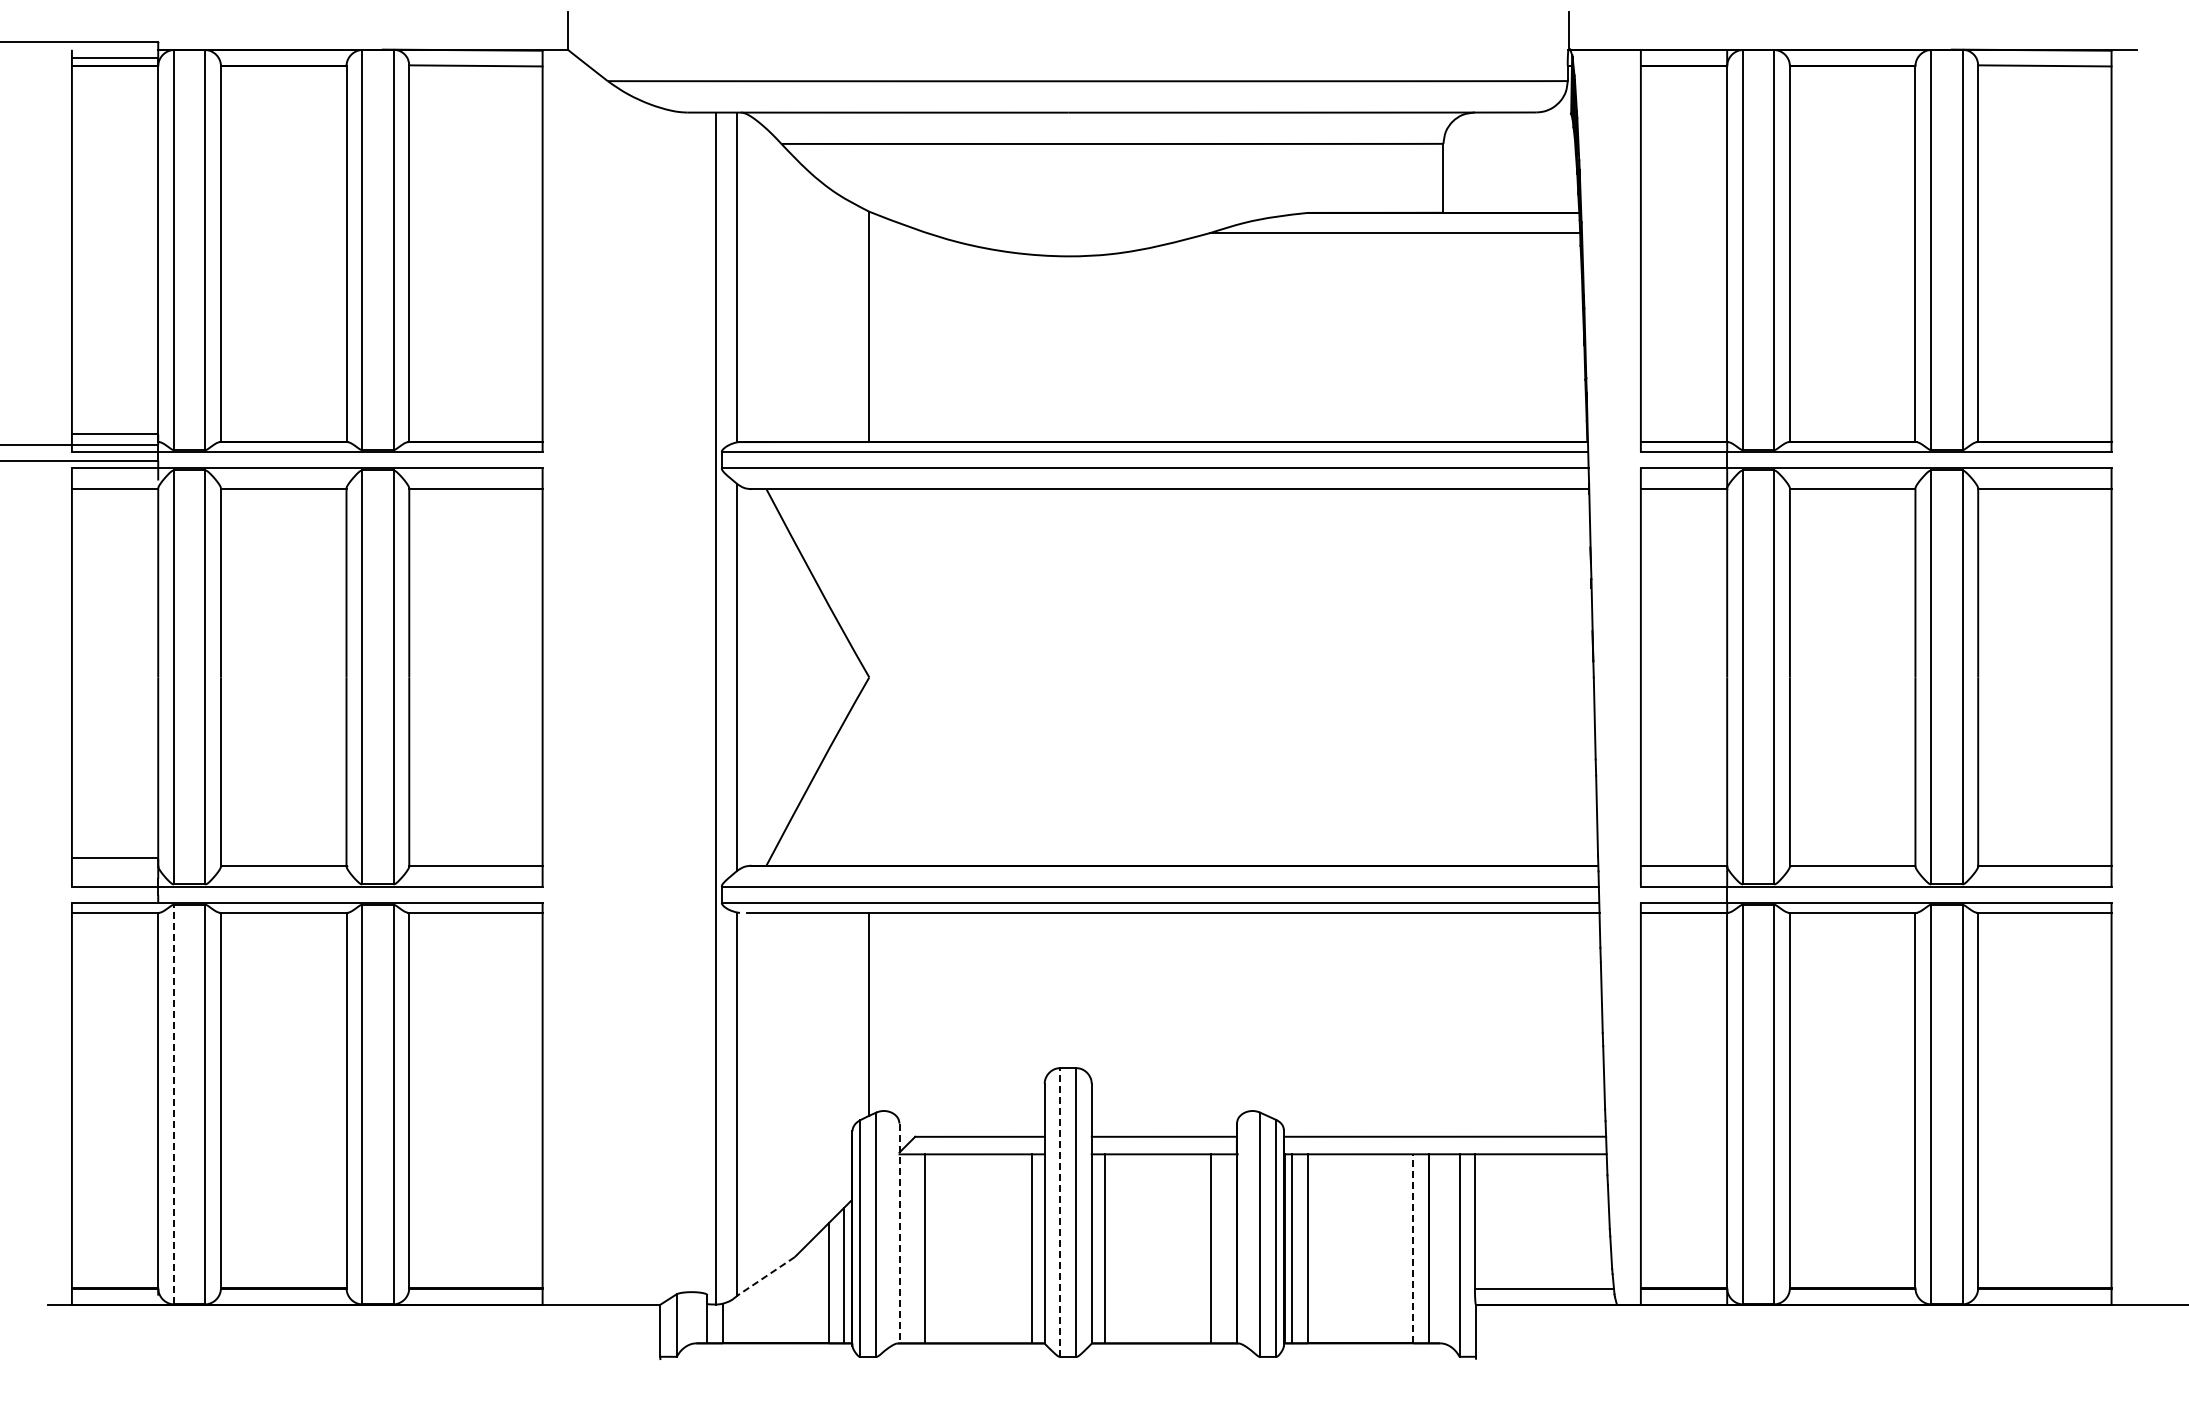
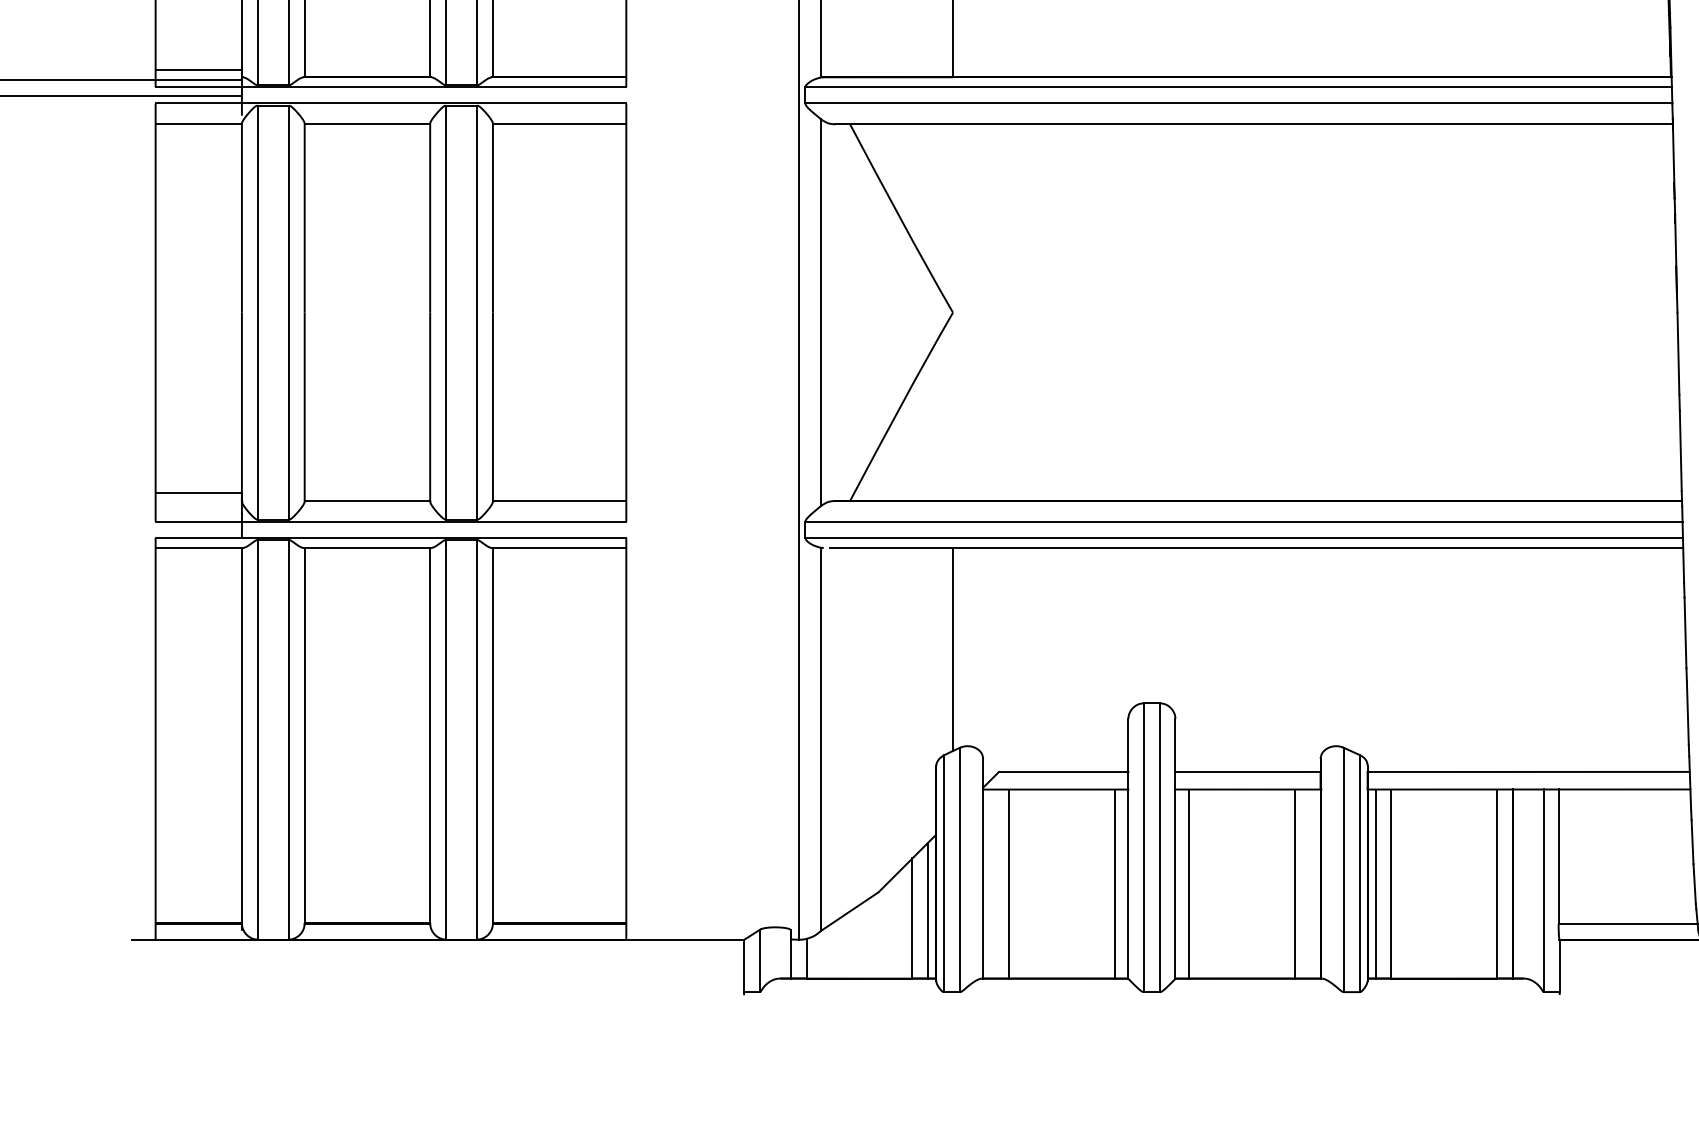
line: (173, 1104) -> (257, 739), dashed -> solid
line: (1060, 1212) -> (1144, 847), dashed -> solid
line: (899, 1233) -> (983, 868), dashed -> solid
line: (1413, 1248) -> (1497, 883), dashed -> solid
line: (765, 1276) -> (849, 911), dashed -> solid

